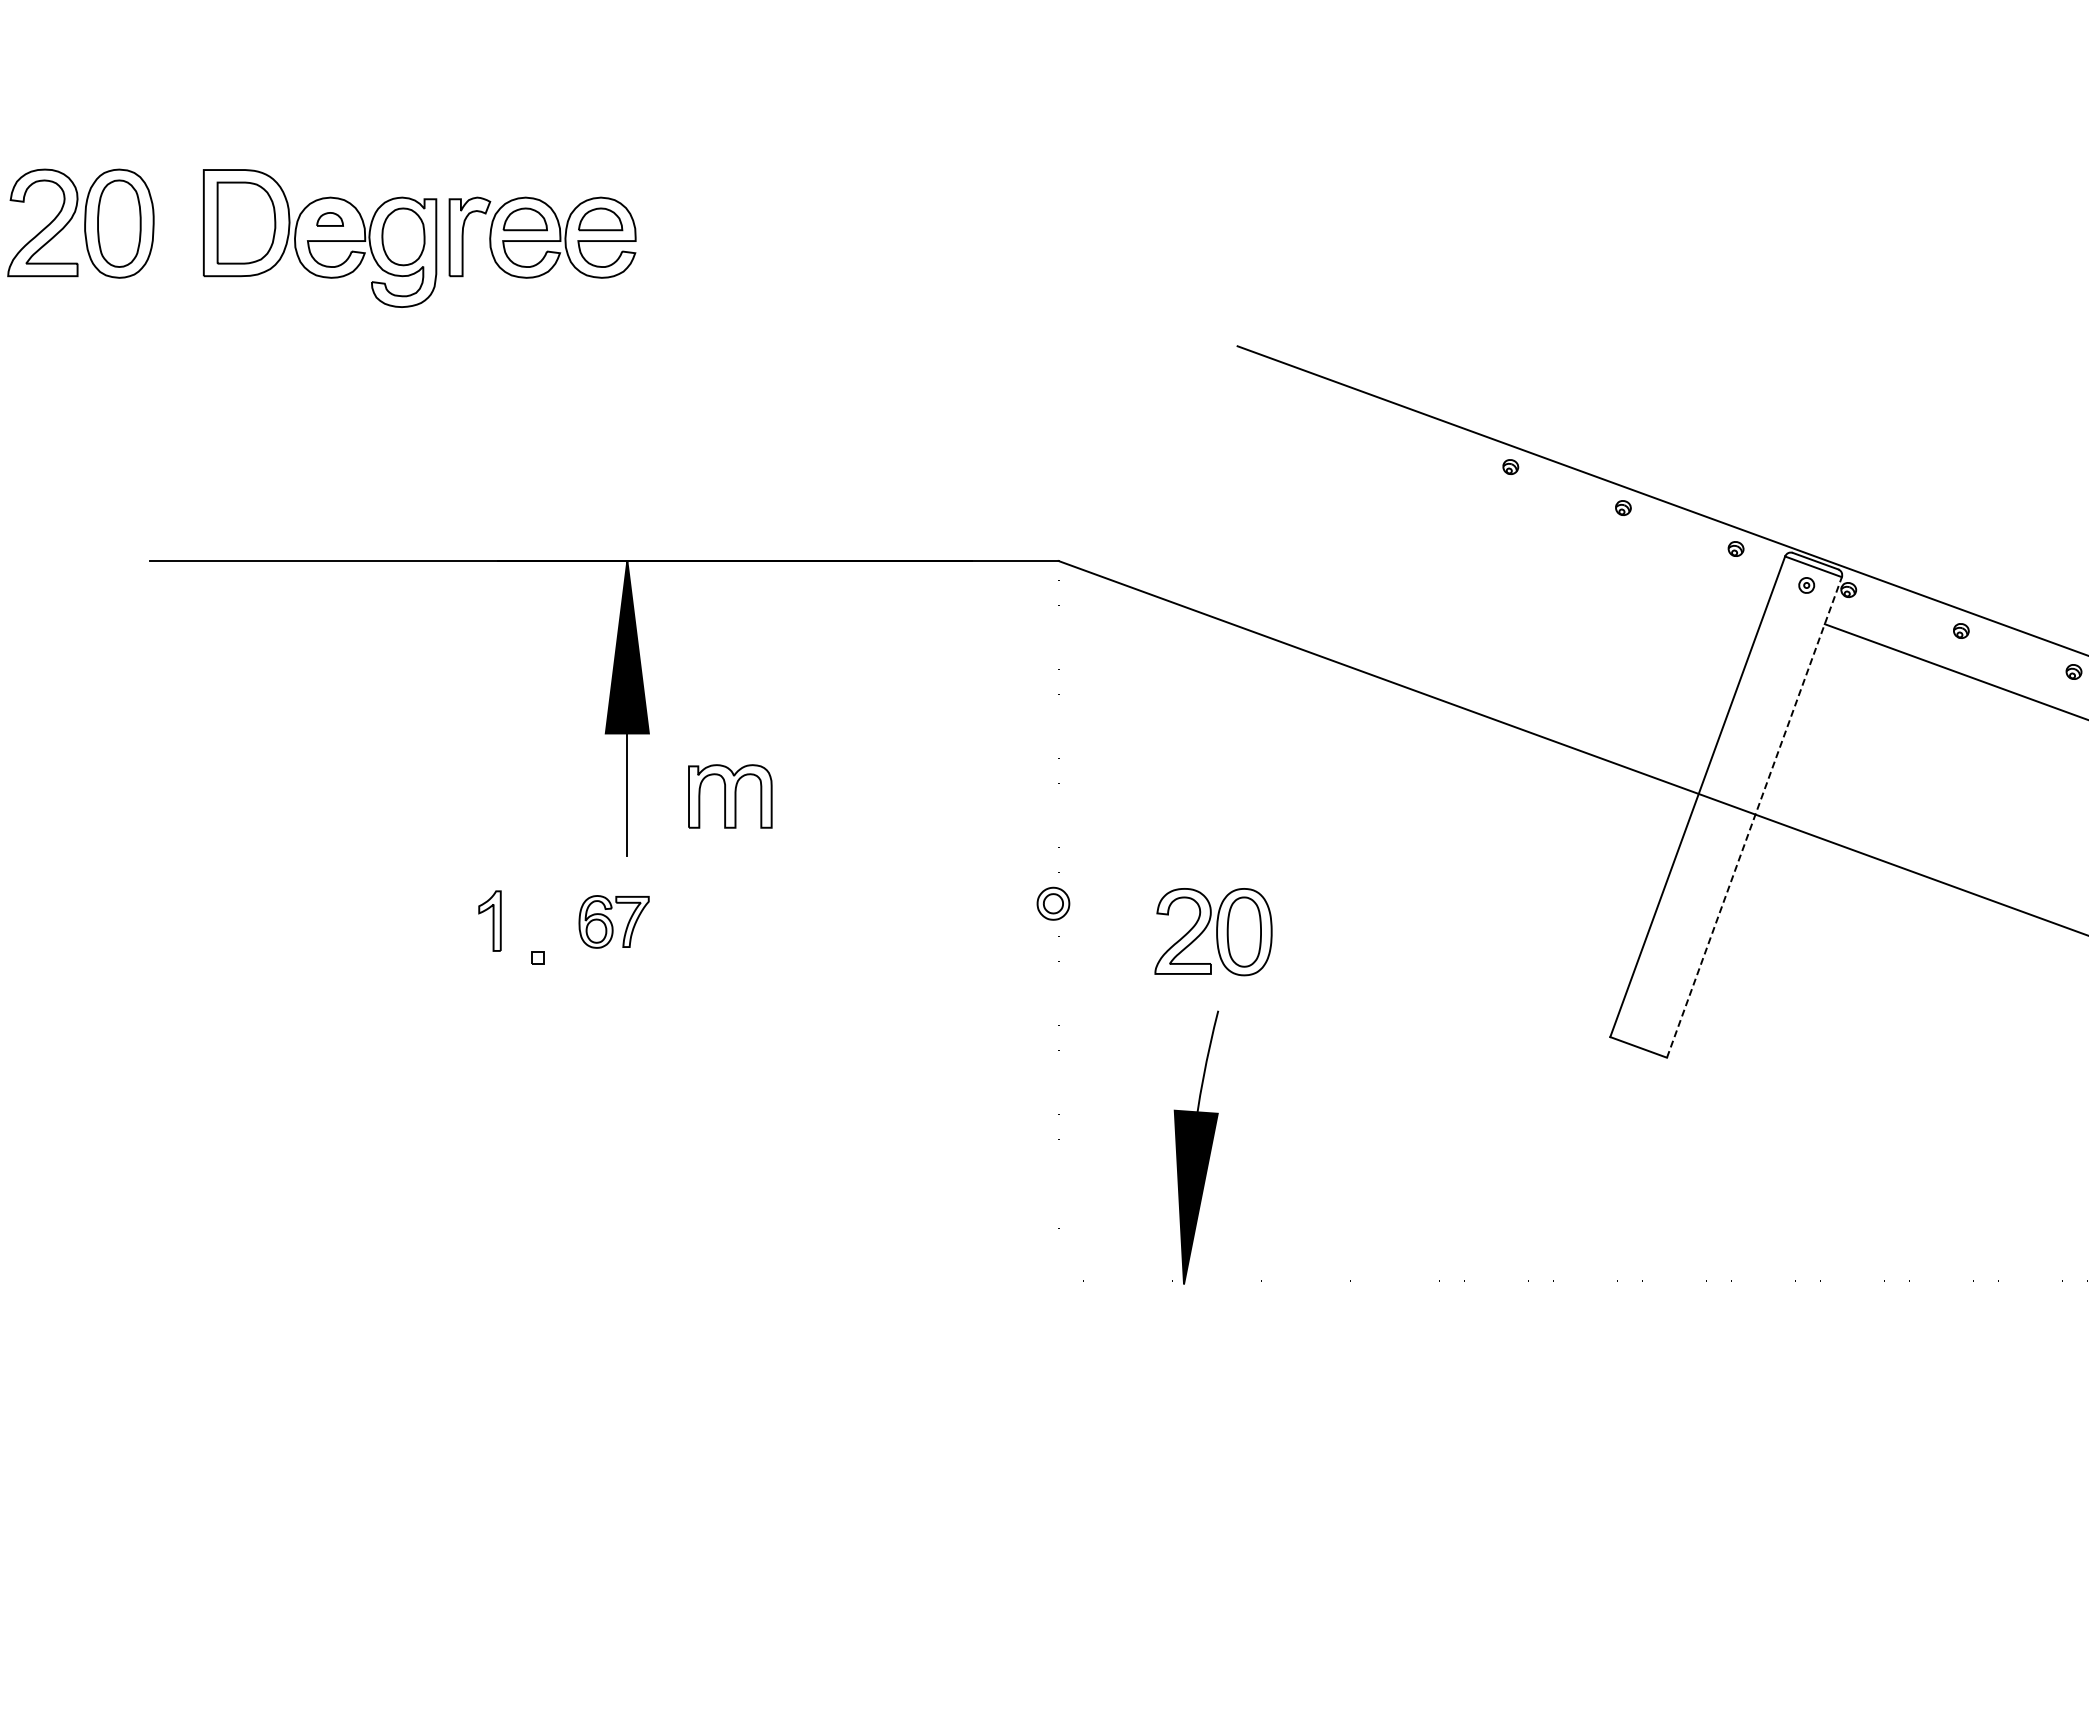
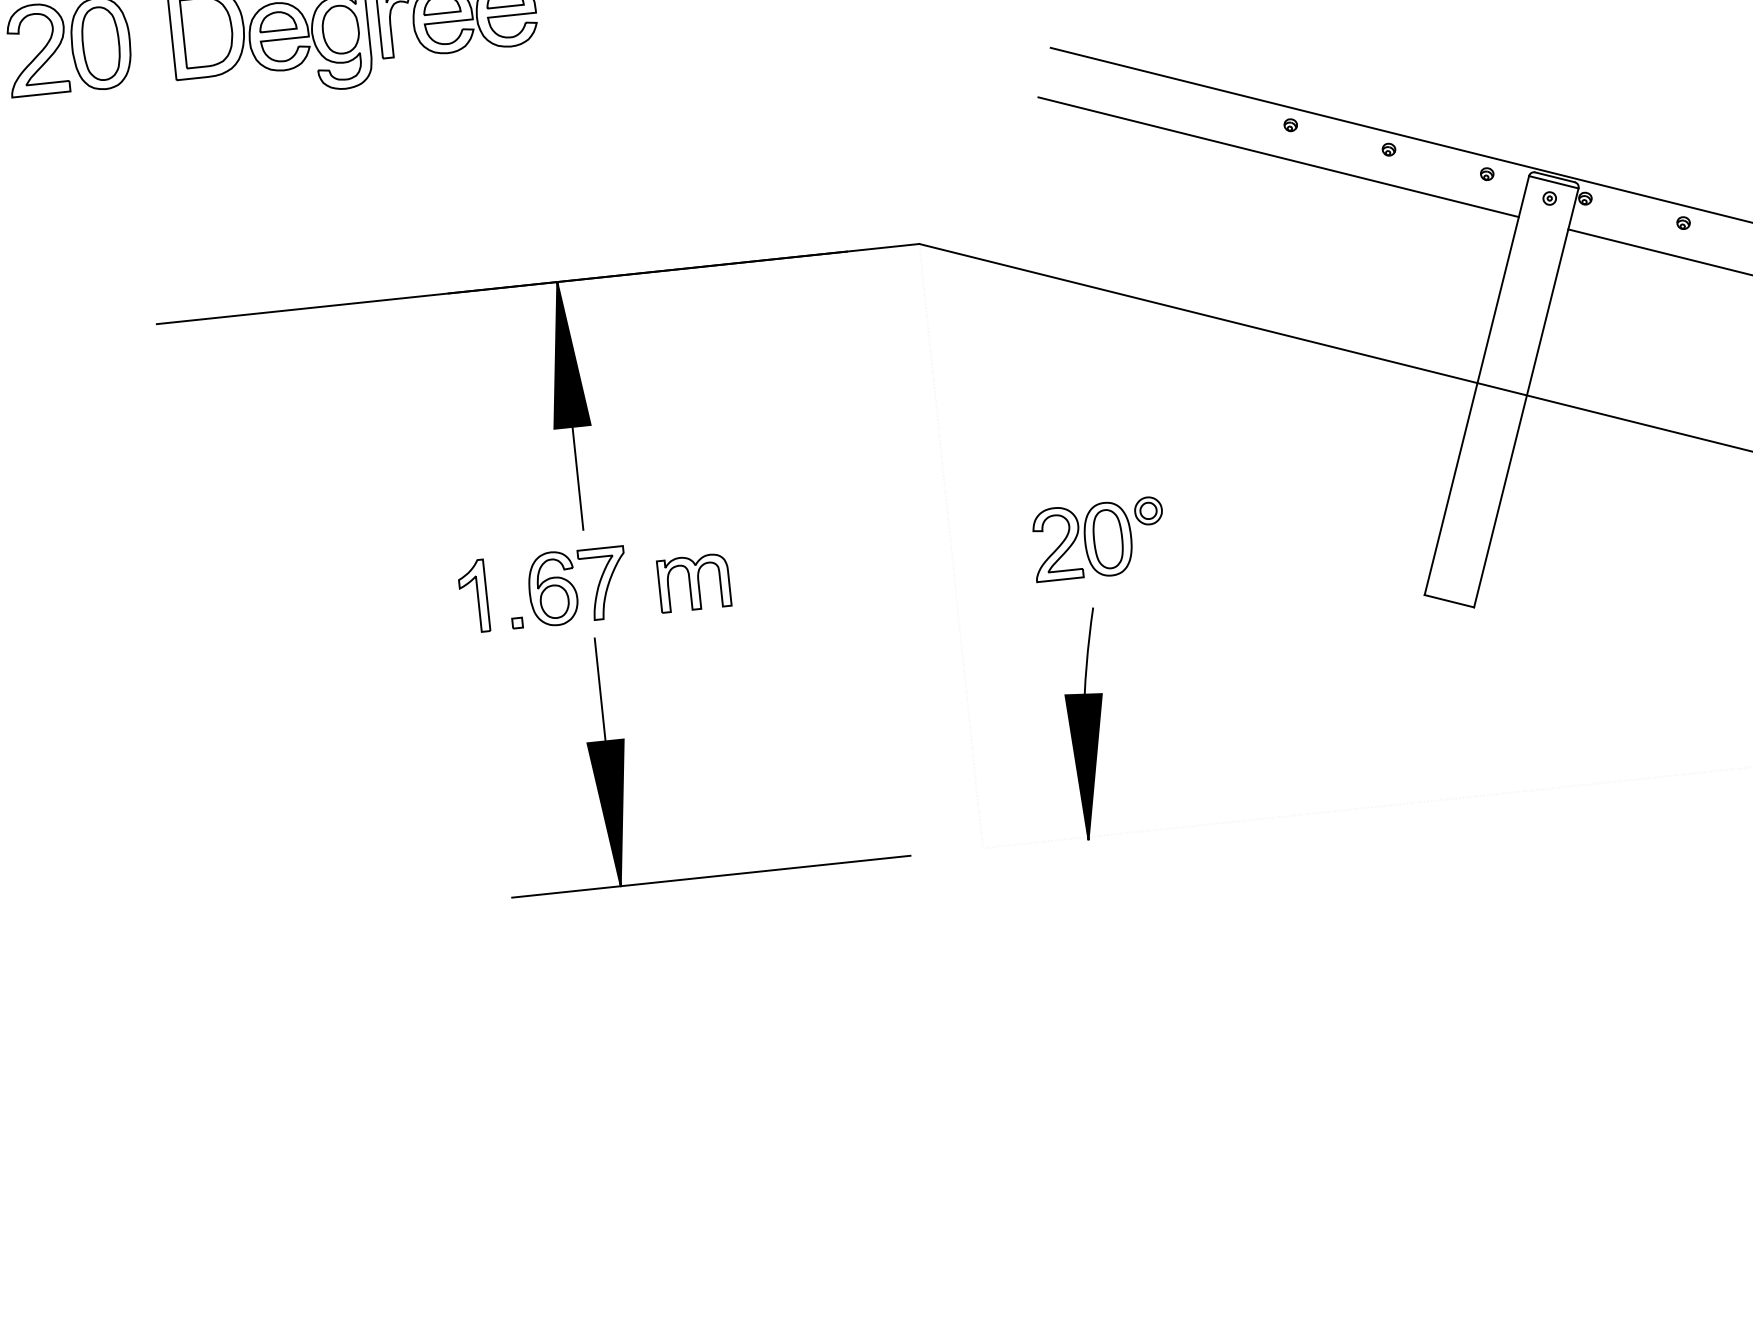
part: (329, 219) -> (277, 21), size x1.67
line: (1492, 503) -> (1278, 157), added
part: (730, 796) -> (694, 583), moved
line: (1754, 817) -> (1526, 397), dashed -> solid
part: (1053, 903) -> (1148, 510), moved
part: (489, 920) -> (473, 596), size x1.43
part: (613, 921) -> (577, 585), size x1.67
part: (648, 1121) -> (624, 750), added

